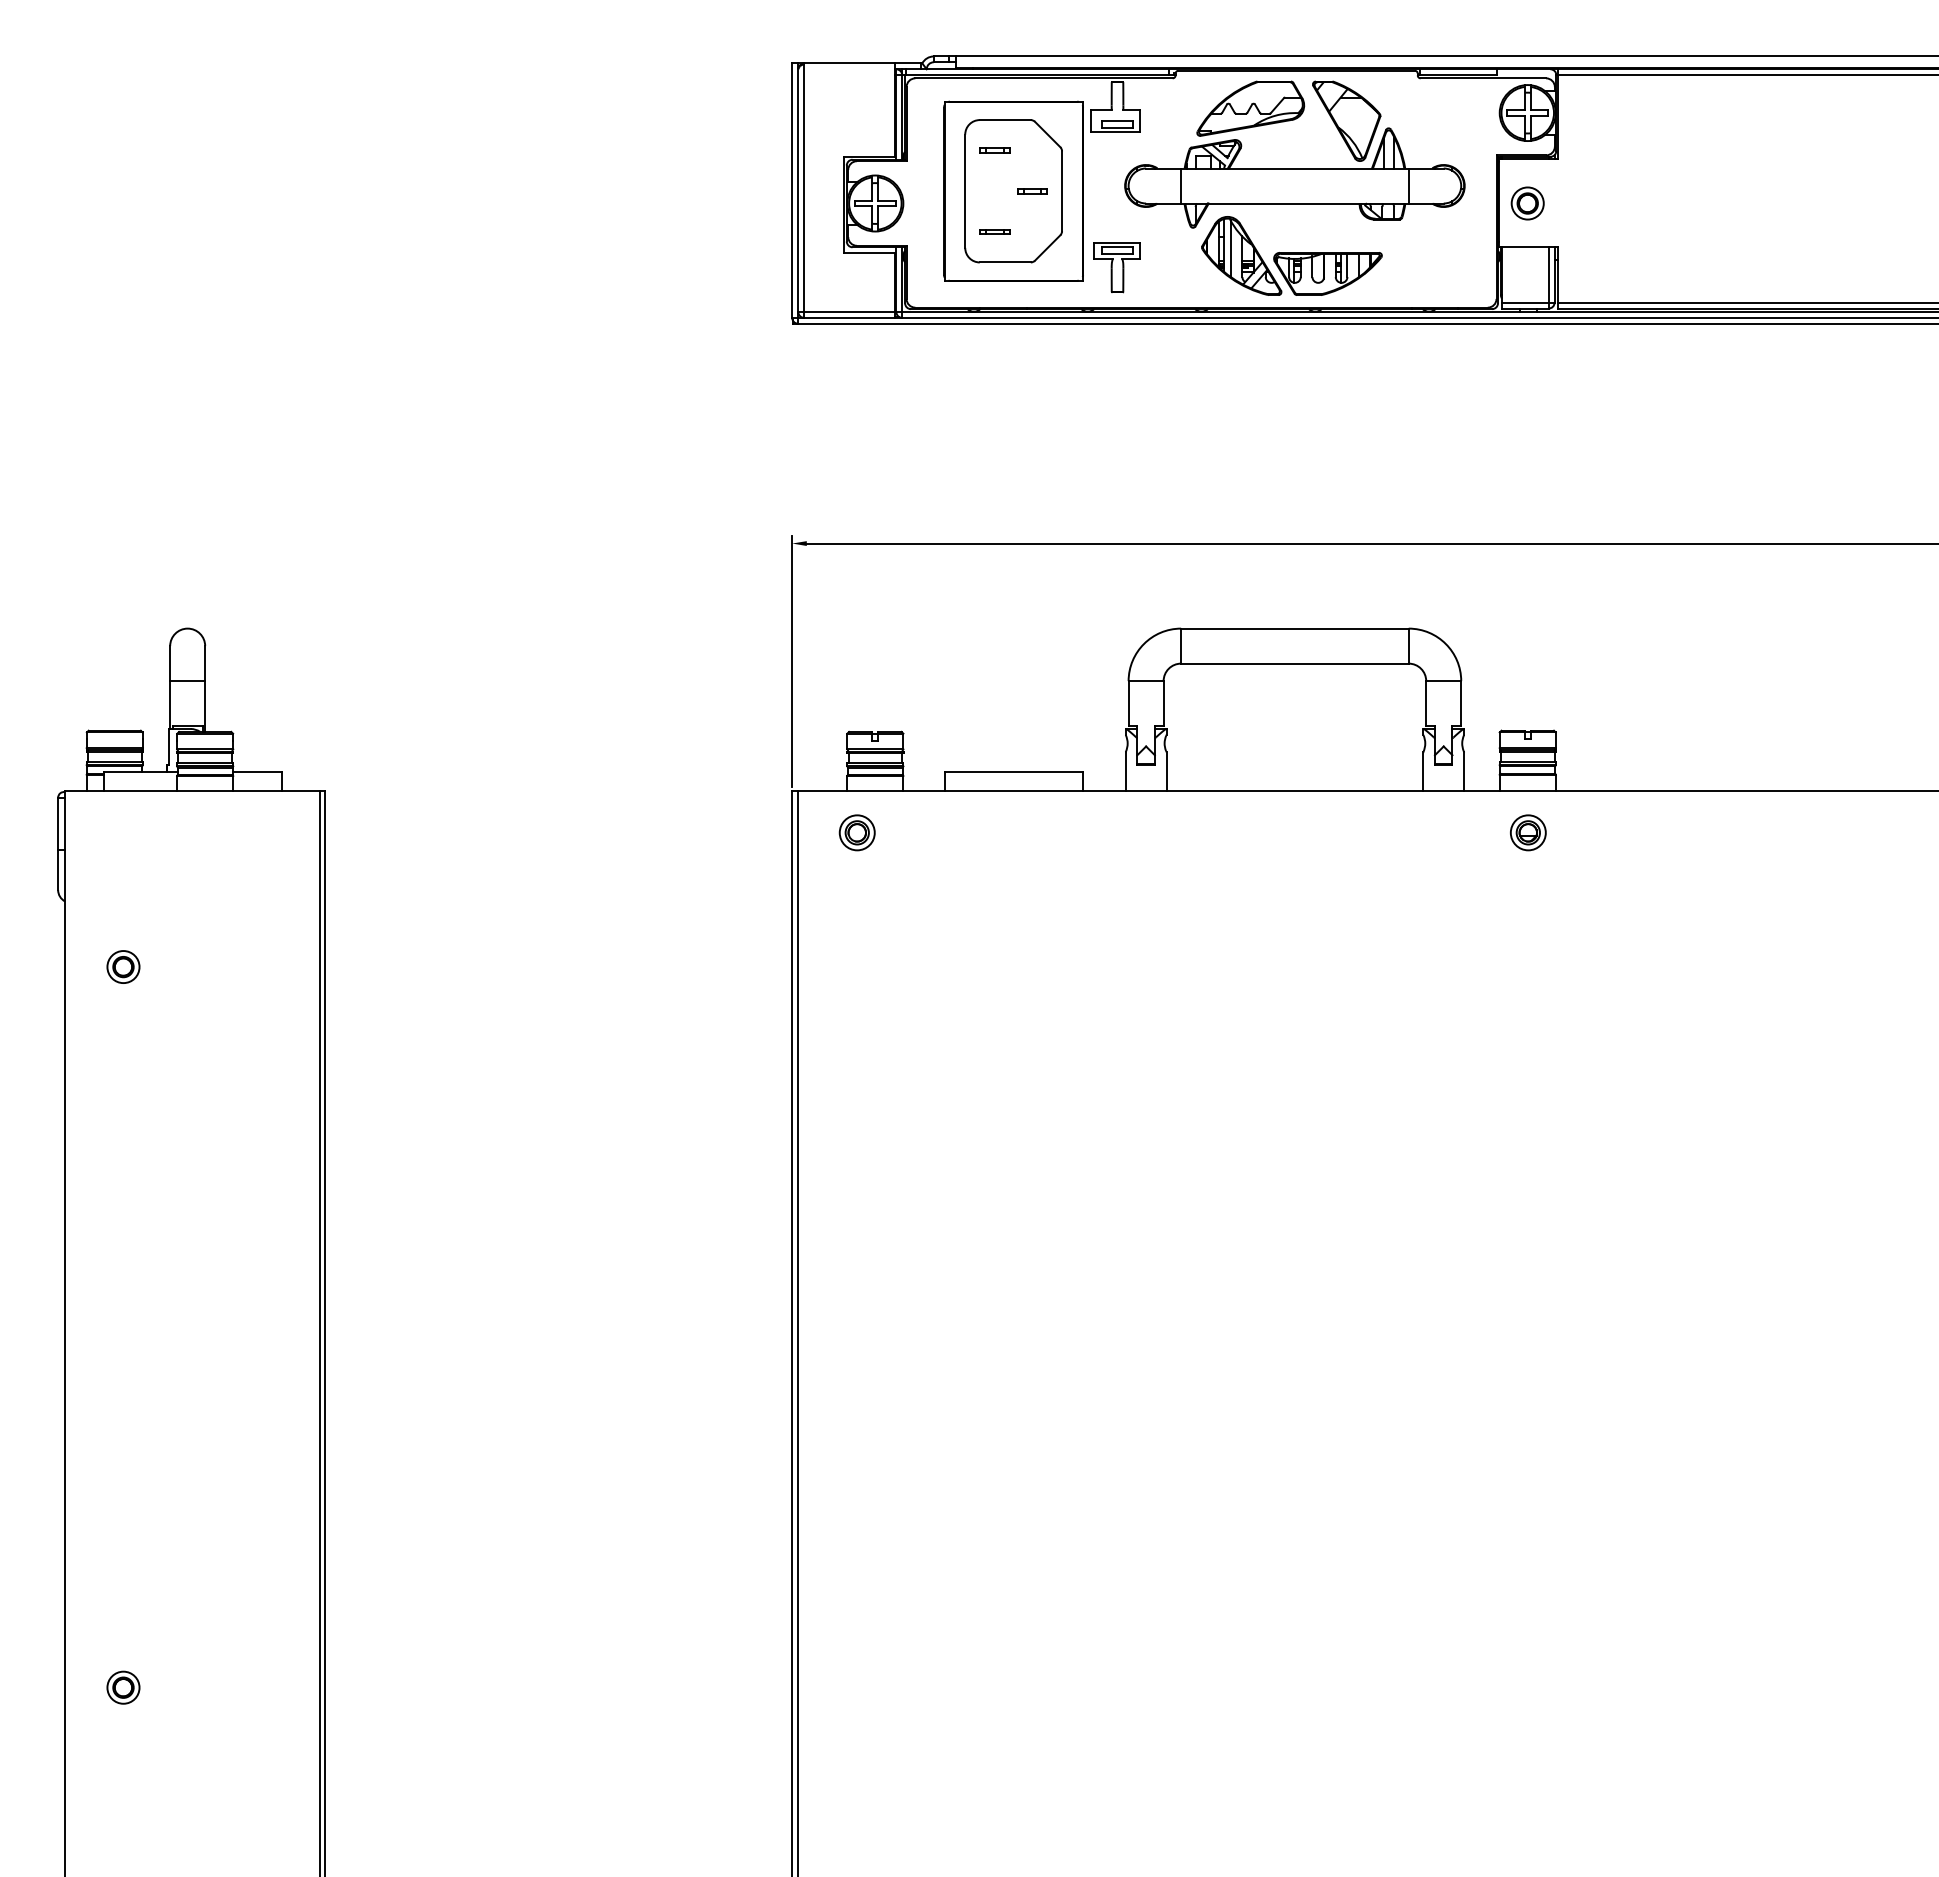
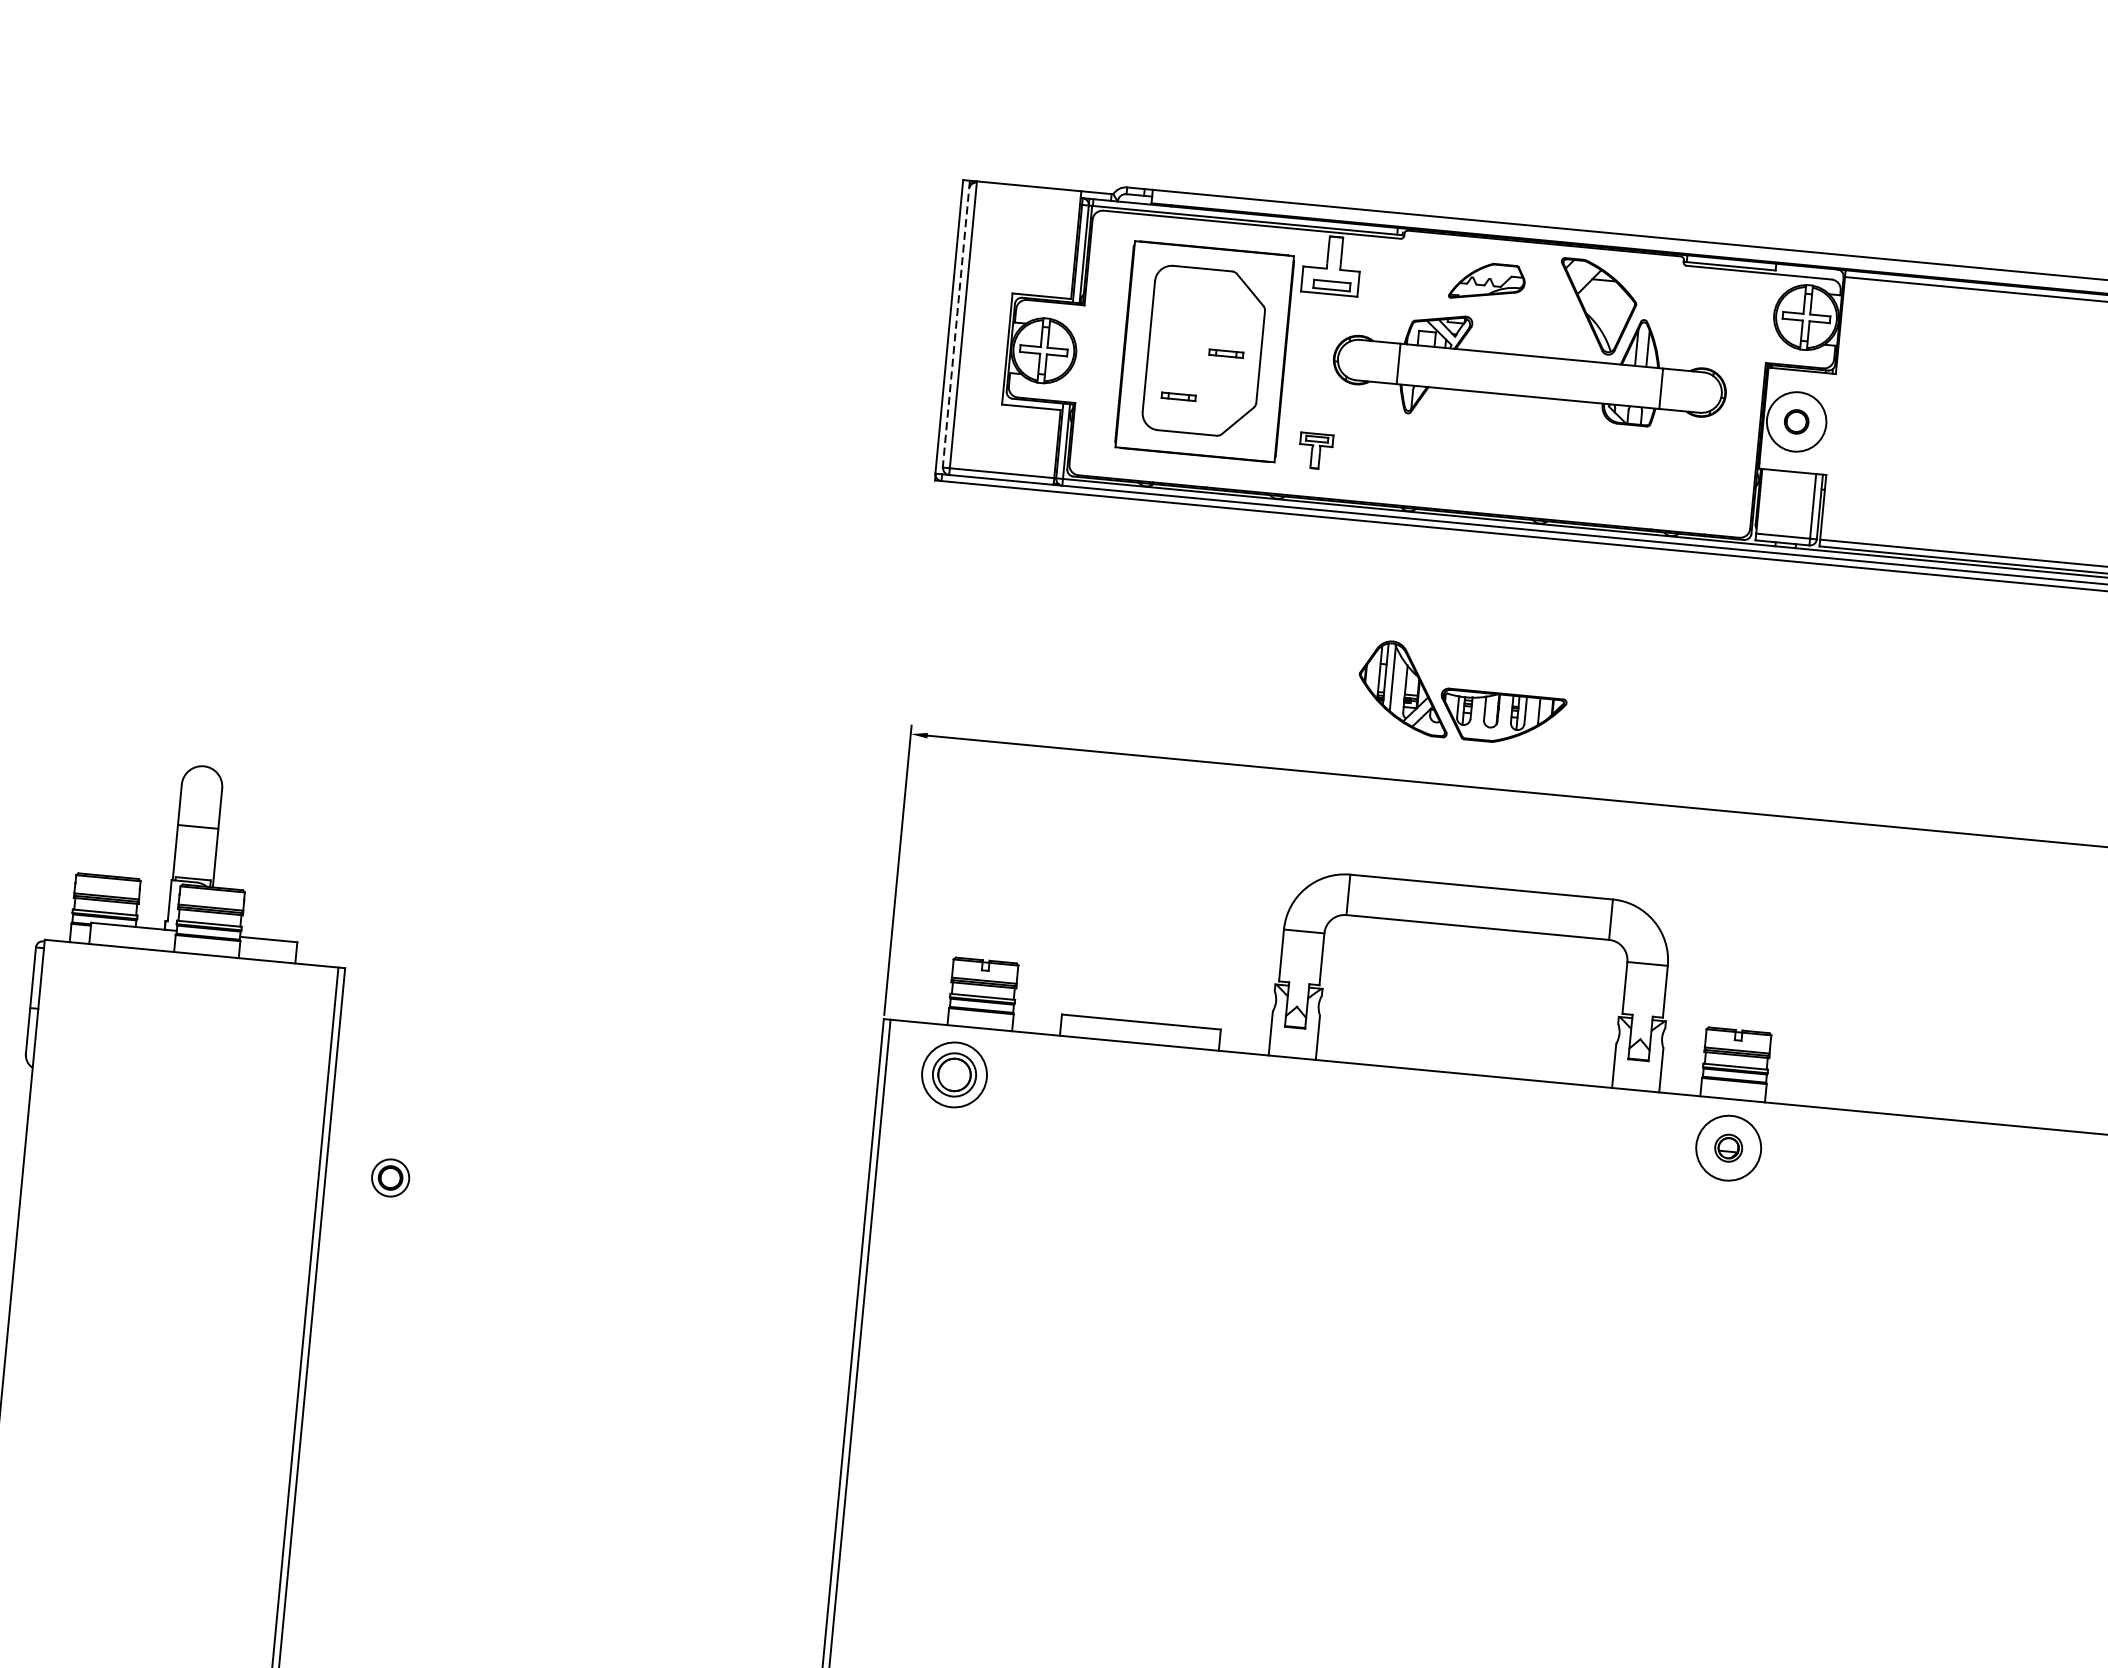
part: (1250, 108) -> (1487, 282), size x0.6
part: (994, 150) -> (1187, 302), removed
line: (798, 193) -> (956, 330), solid -> dashed
circle: (1527, 203) -> (1796, 421), size x1.6
part: (1291, 255) -> (1462, 693), moved
part: (1116, 267) -> (1315, 450), size x0.6
part: (856, 832) -> (953, 1074), size x1.6
circle: (1527, 832) -> (1727, 1147), size x1.6
part: (123, 966) -> (390, 1177), moved

